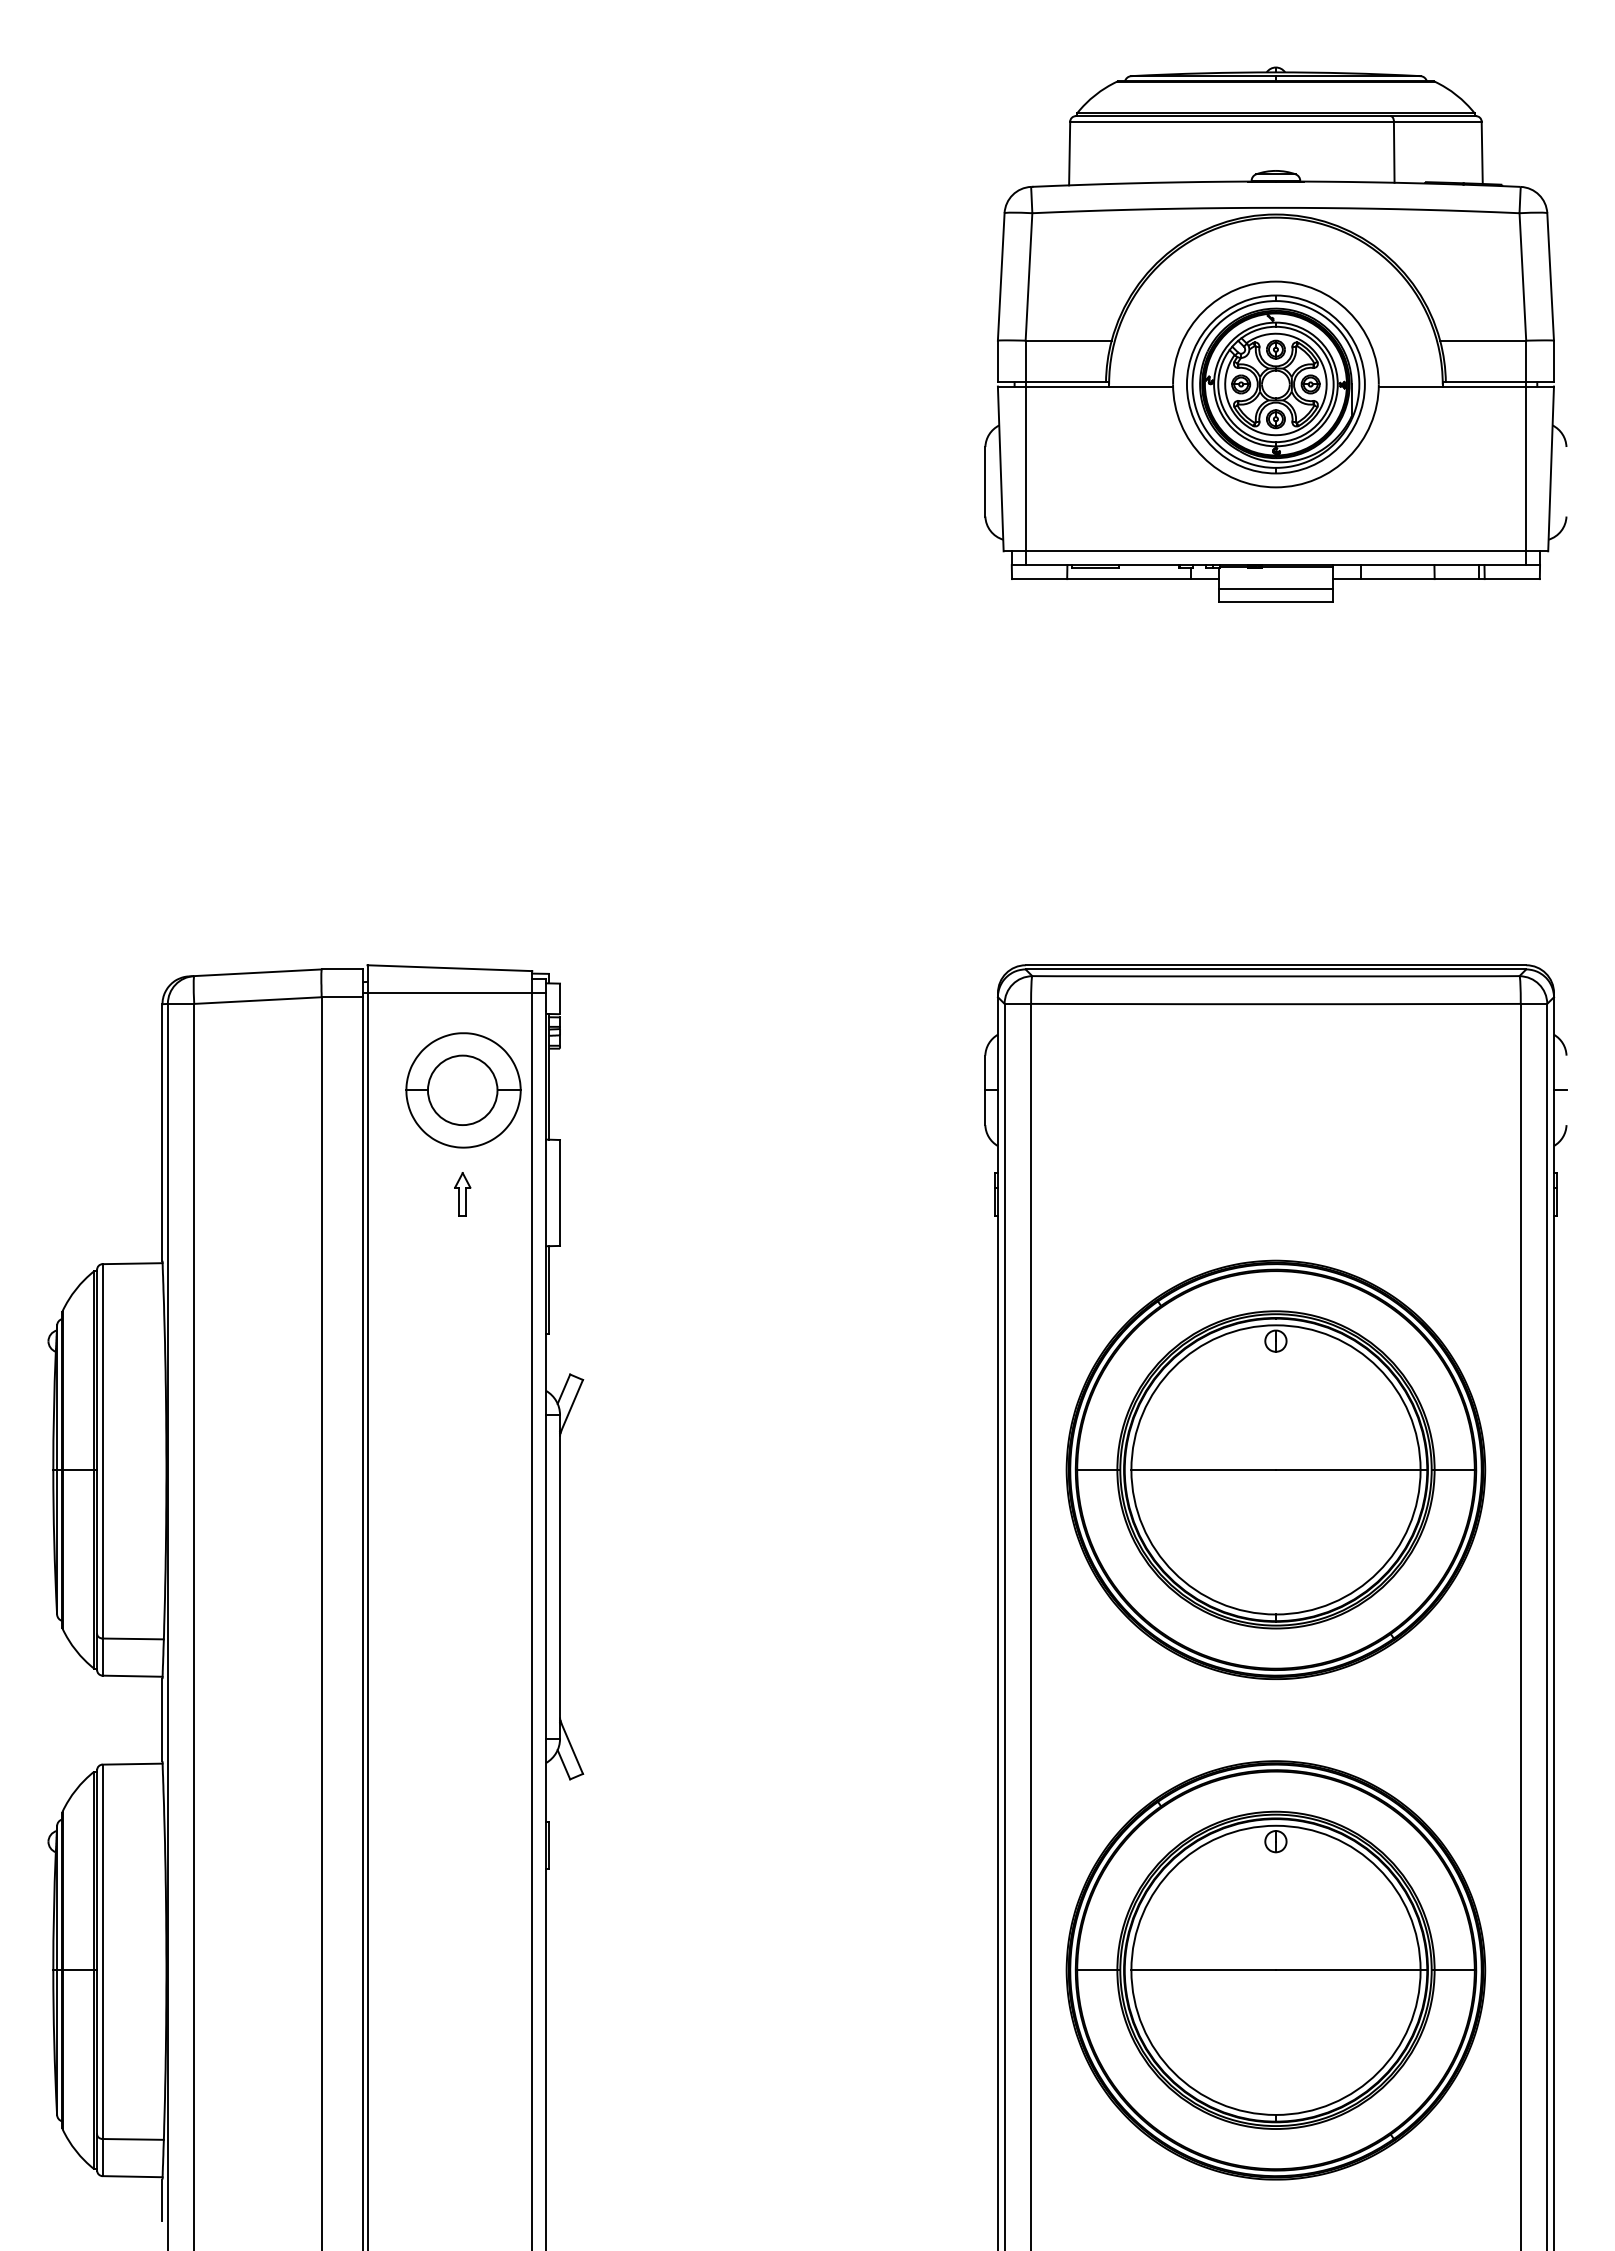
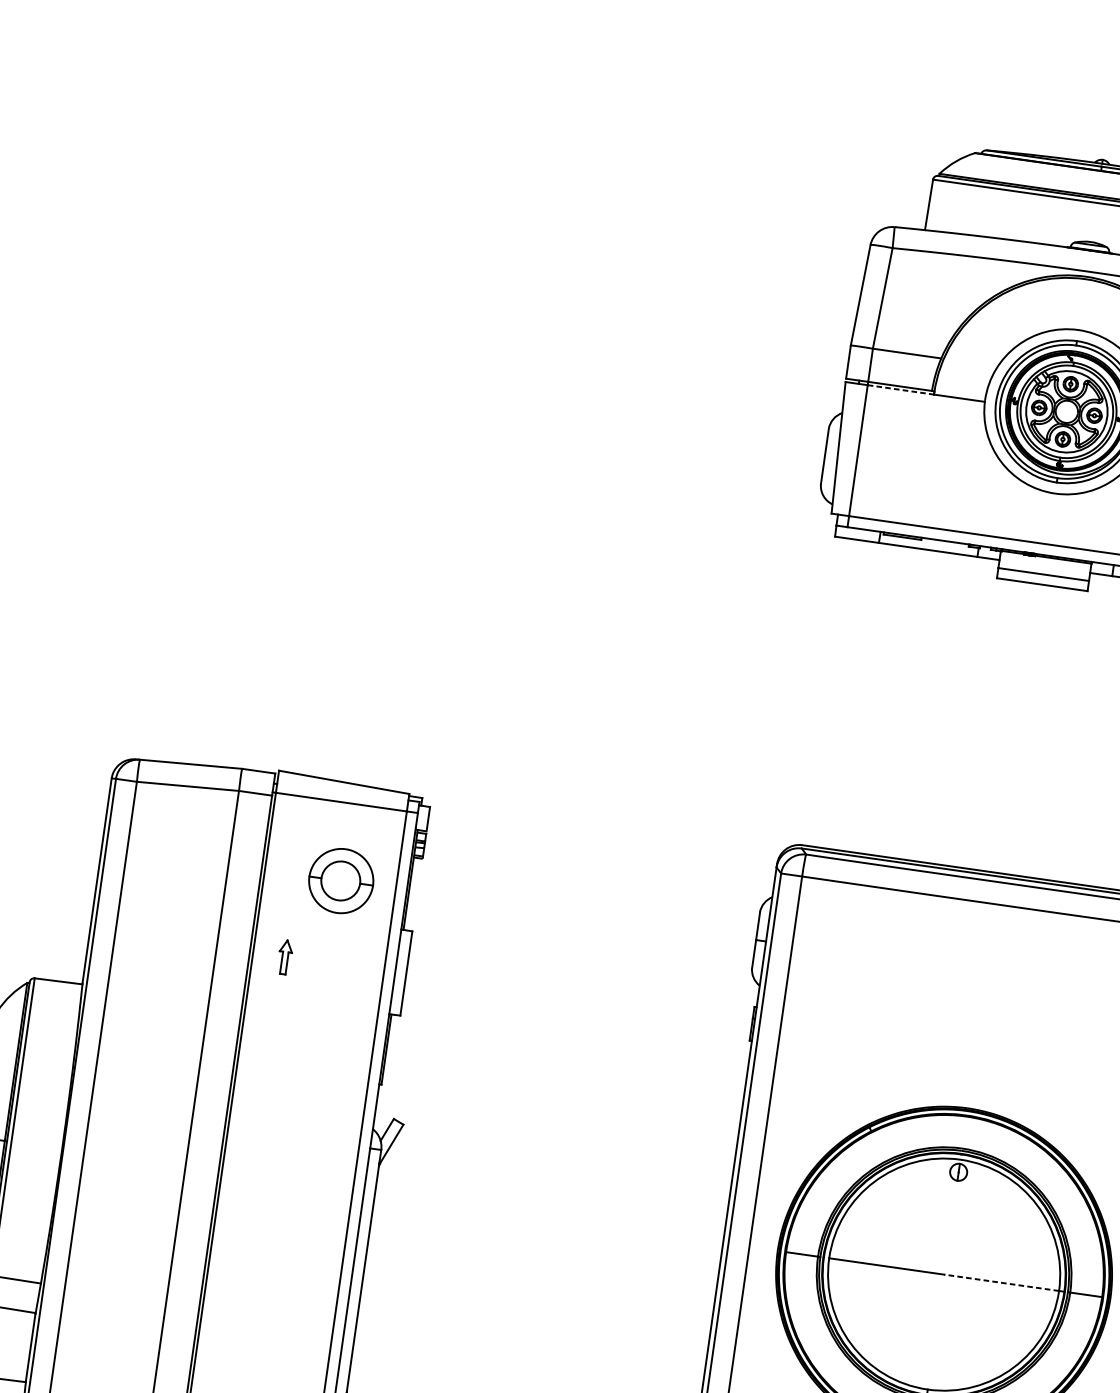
line: (1067, 386) -> (900, 389), solid -> dashed
part: (463, 1090) -> (341, 881), size x0.7
part: (462, 1194) -> (284, 957), moved
line: (1347, 1469) -> (1001, 1282), solid -> dashed

